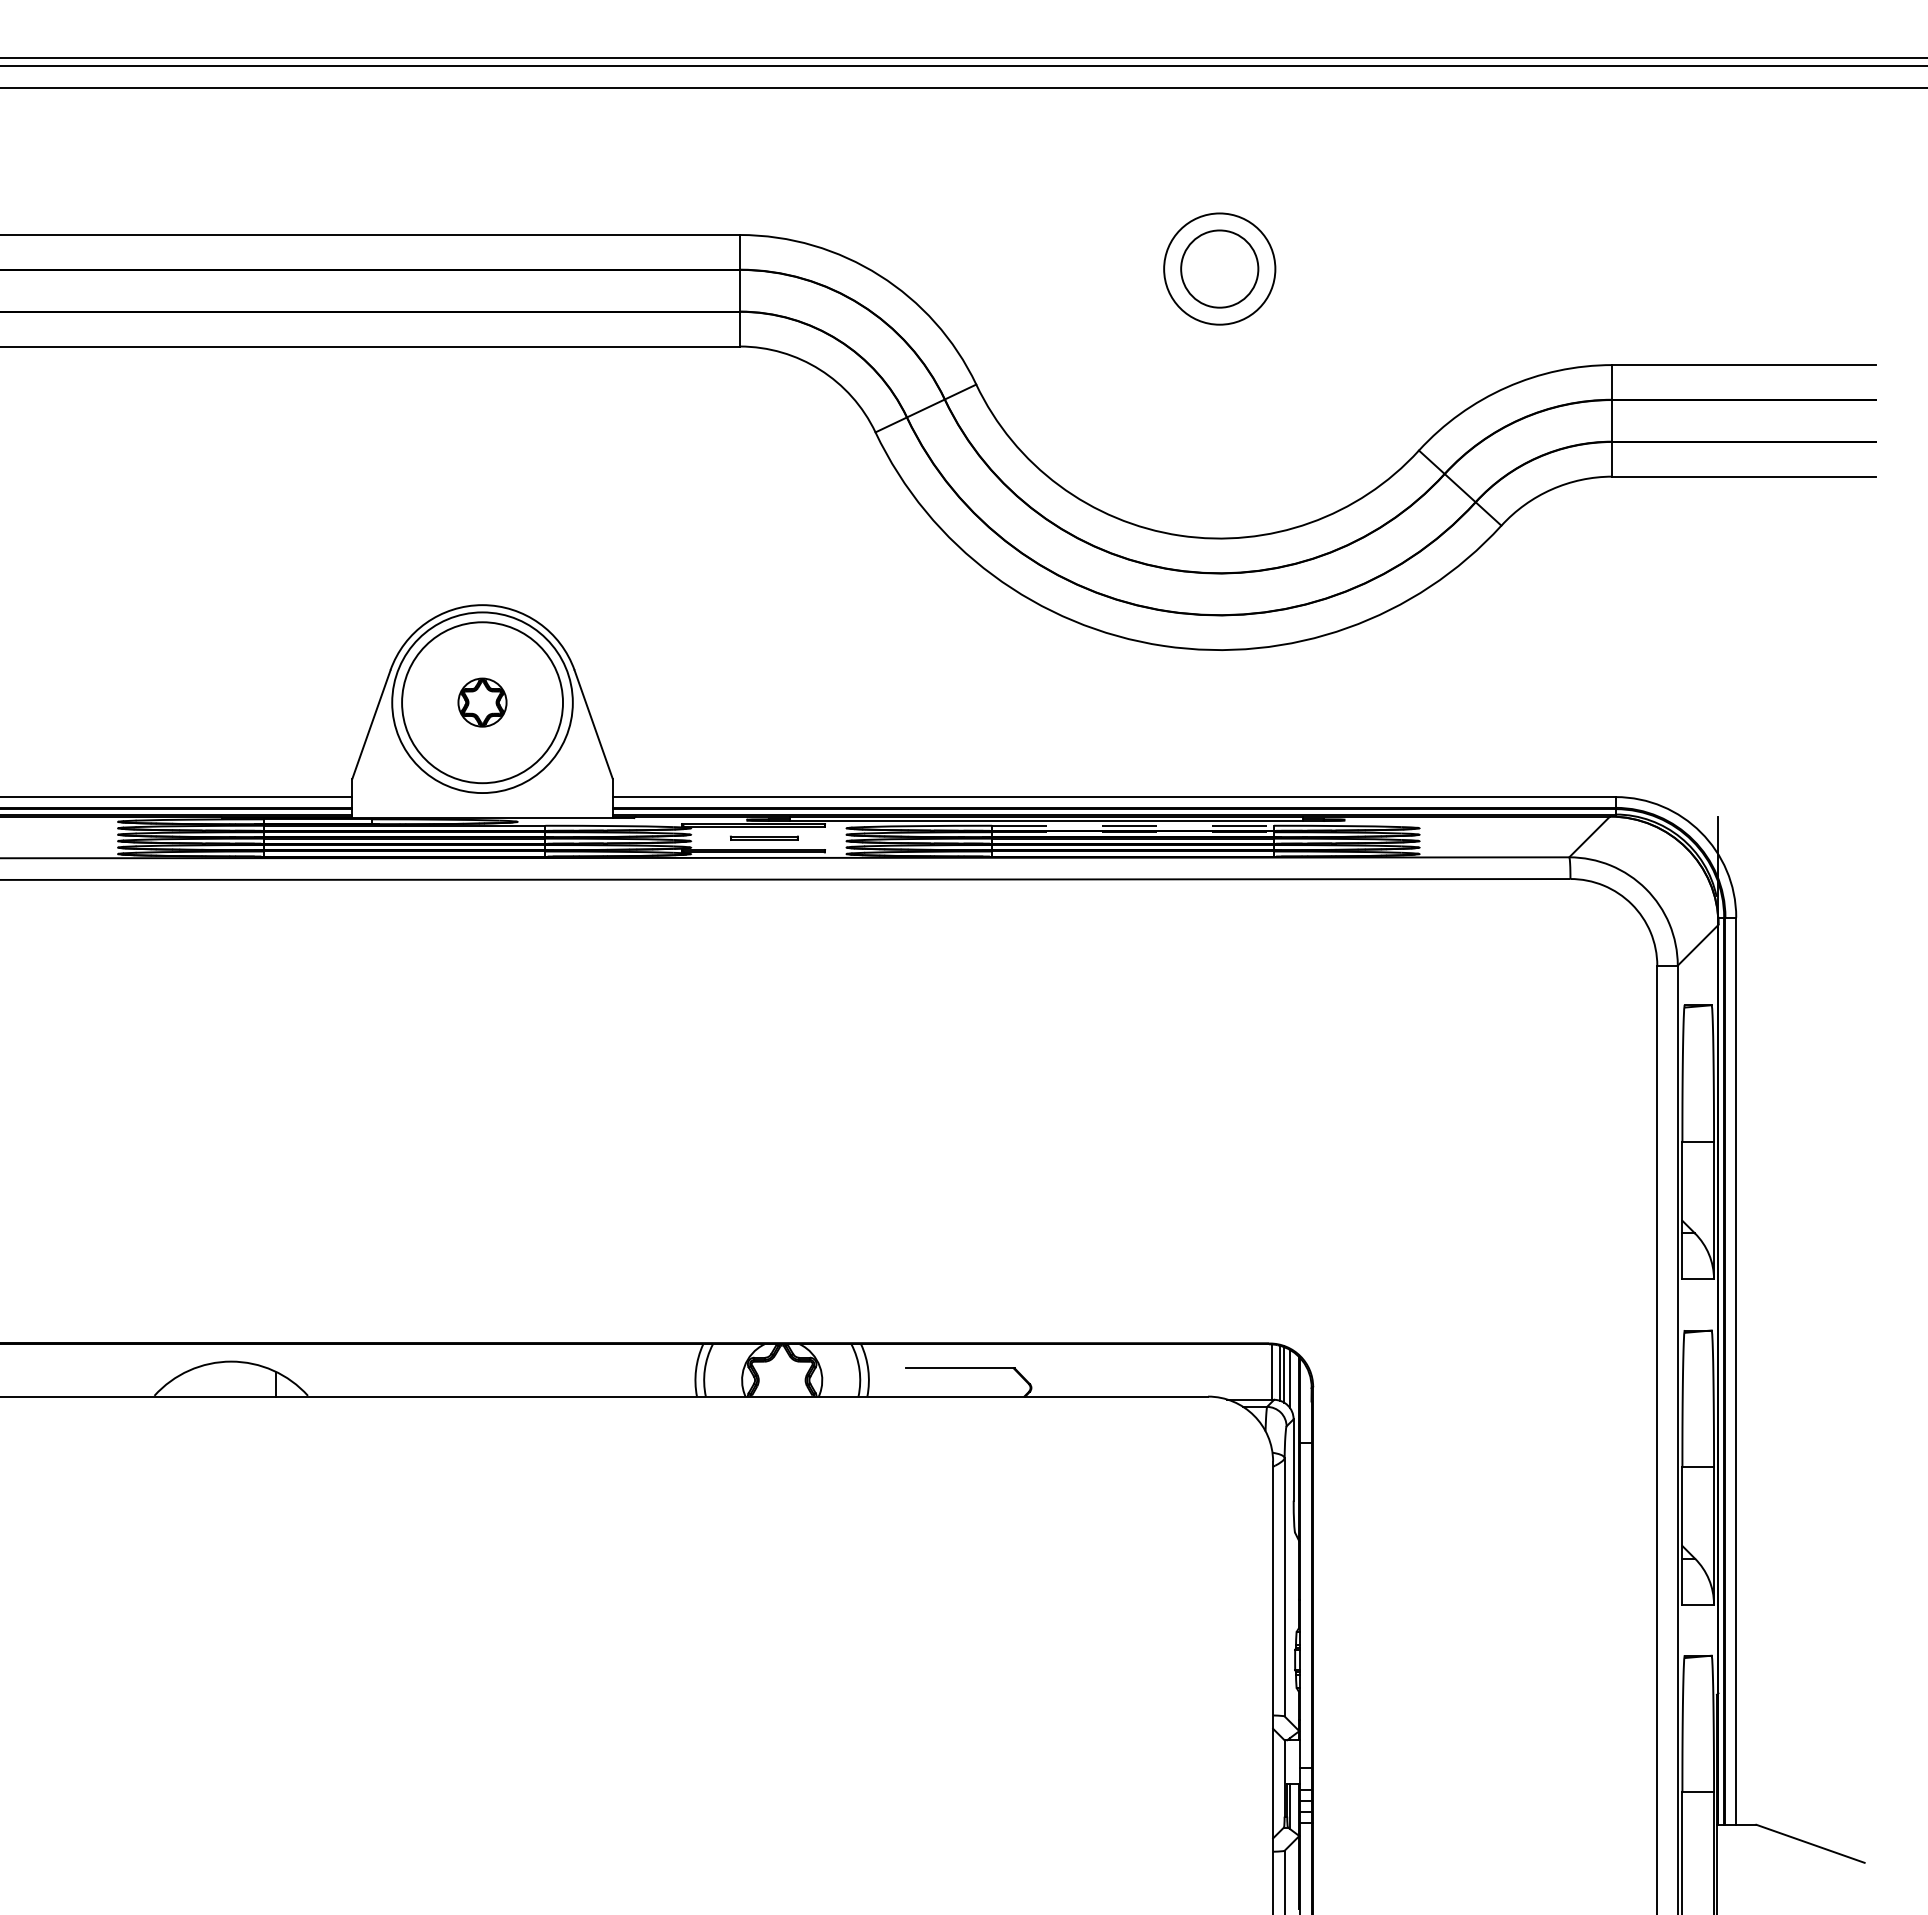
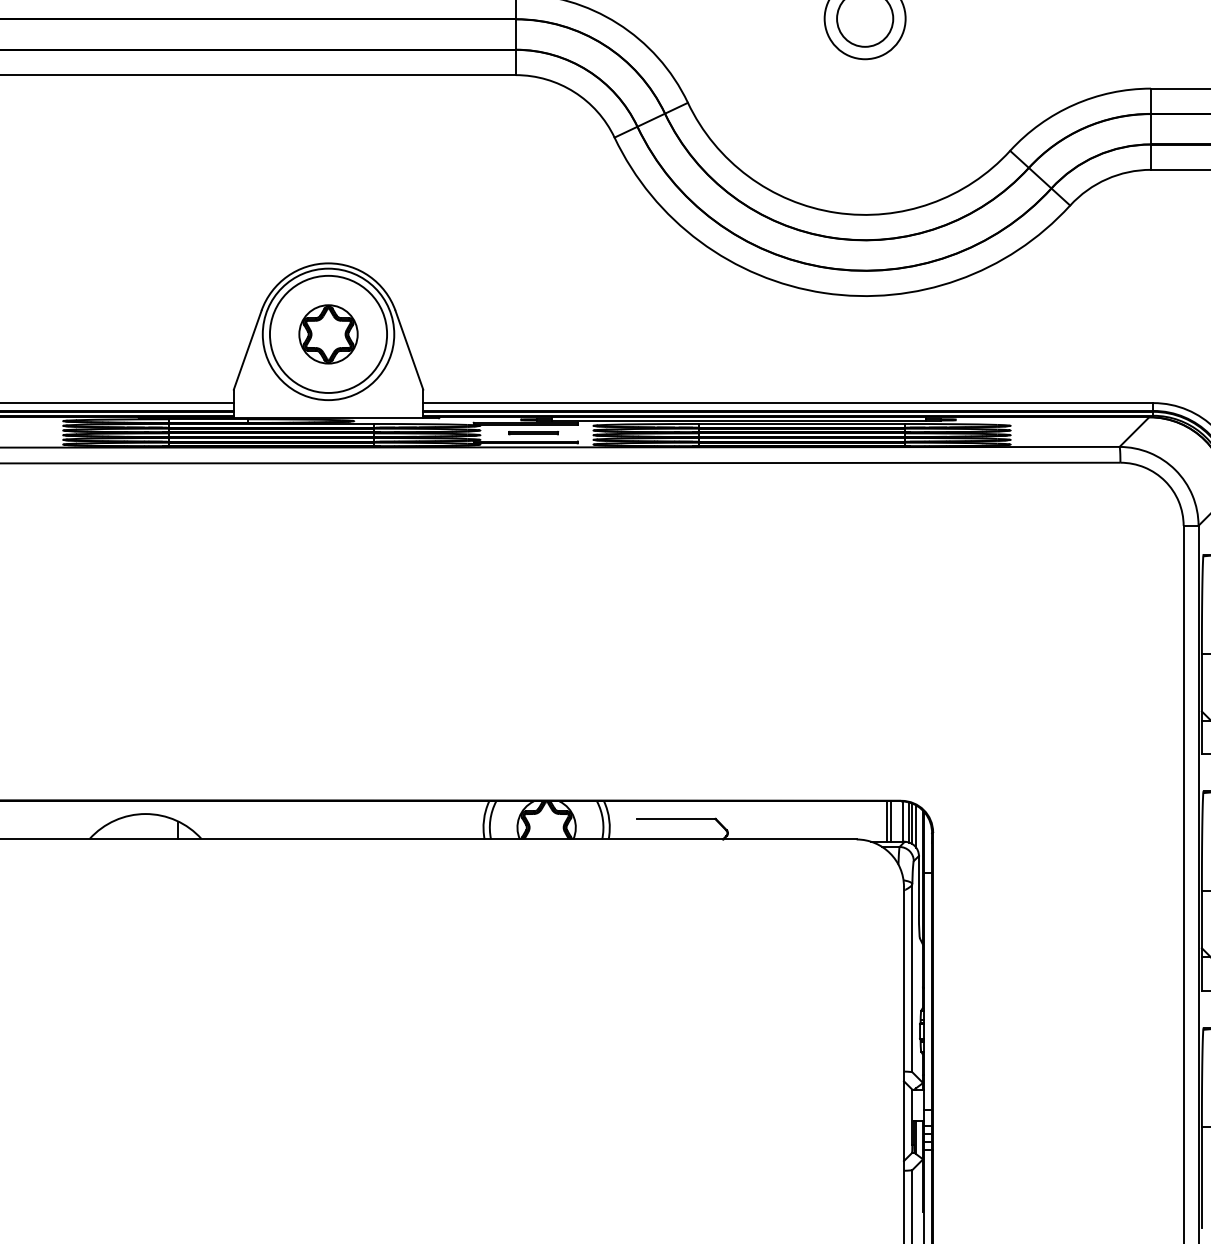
part: (482, 702) -> (328, 334), size x1.67
line: (1133, 825) -> (802, 423), dashed -> solid
line: (1133, 832) -> (802, 428), dashed -> solid
line: (1250, 1371) -> (887, 821), added
line: (1255, 1371) -> (891, 821), added

